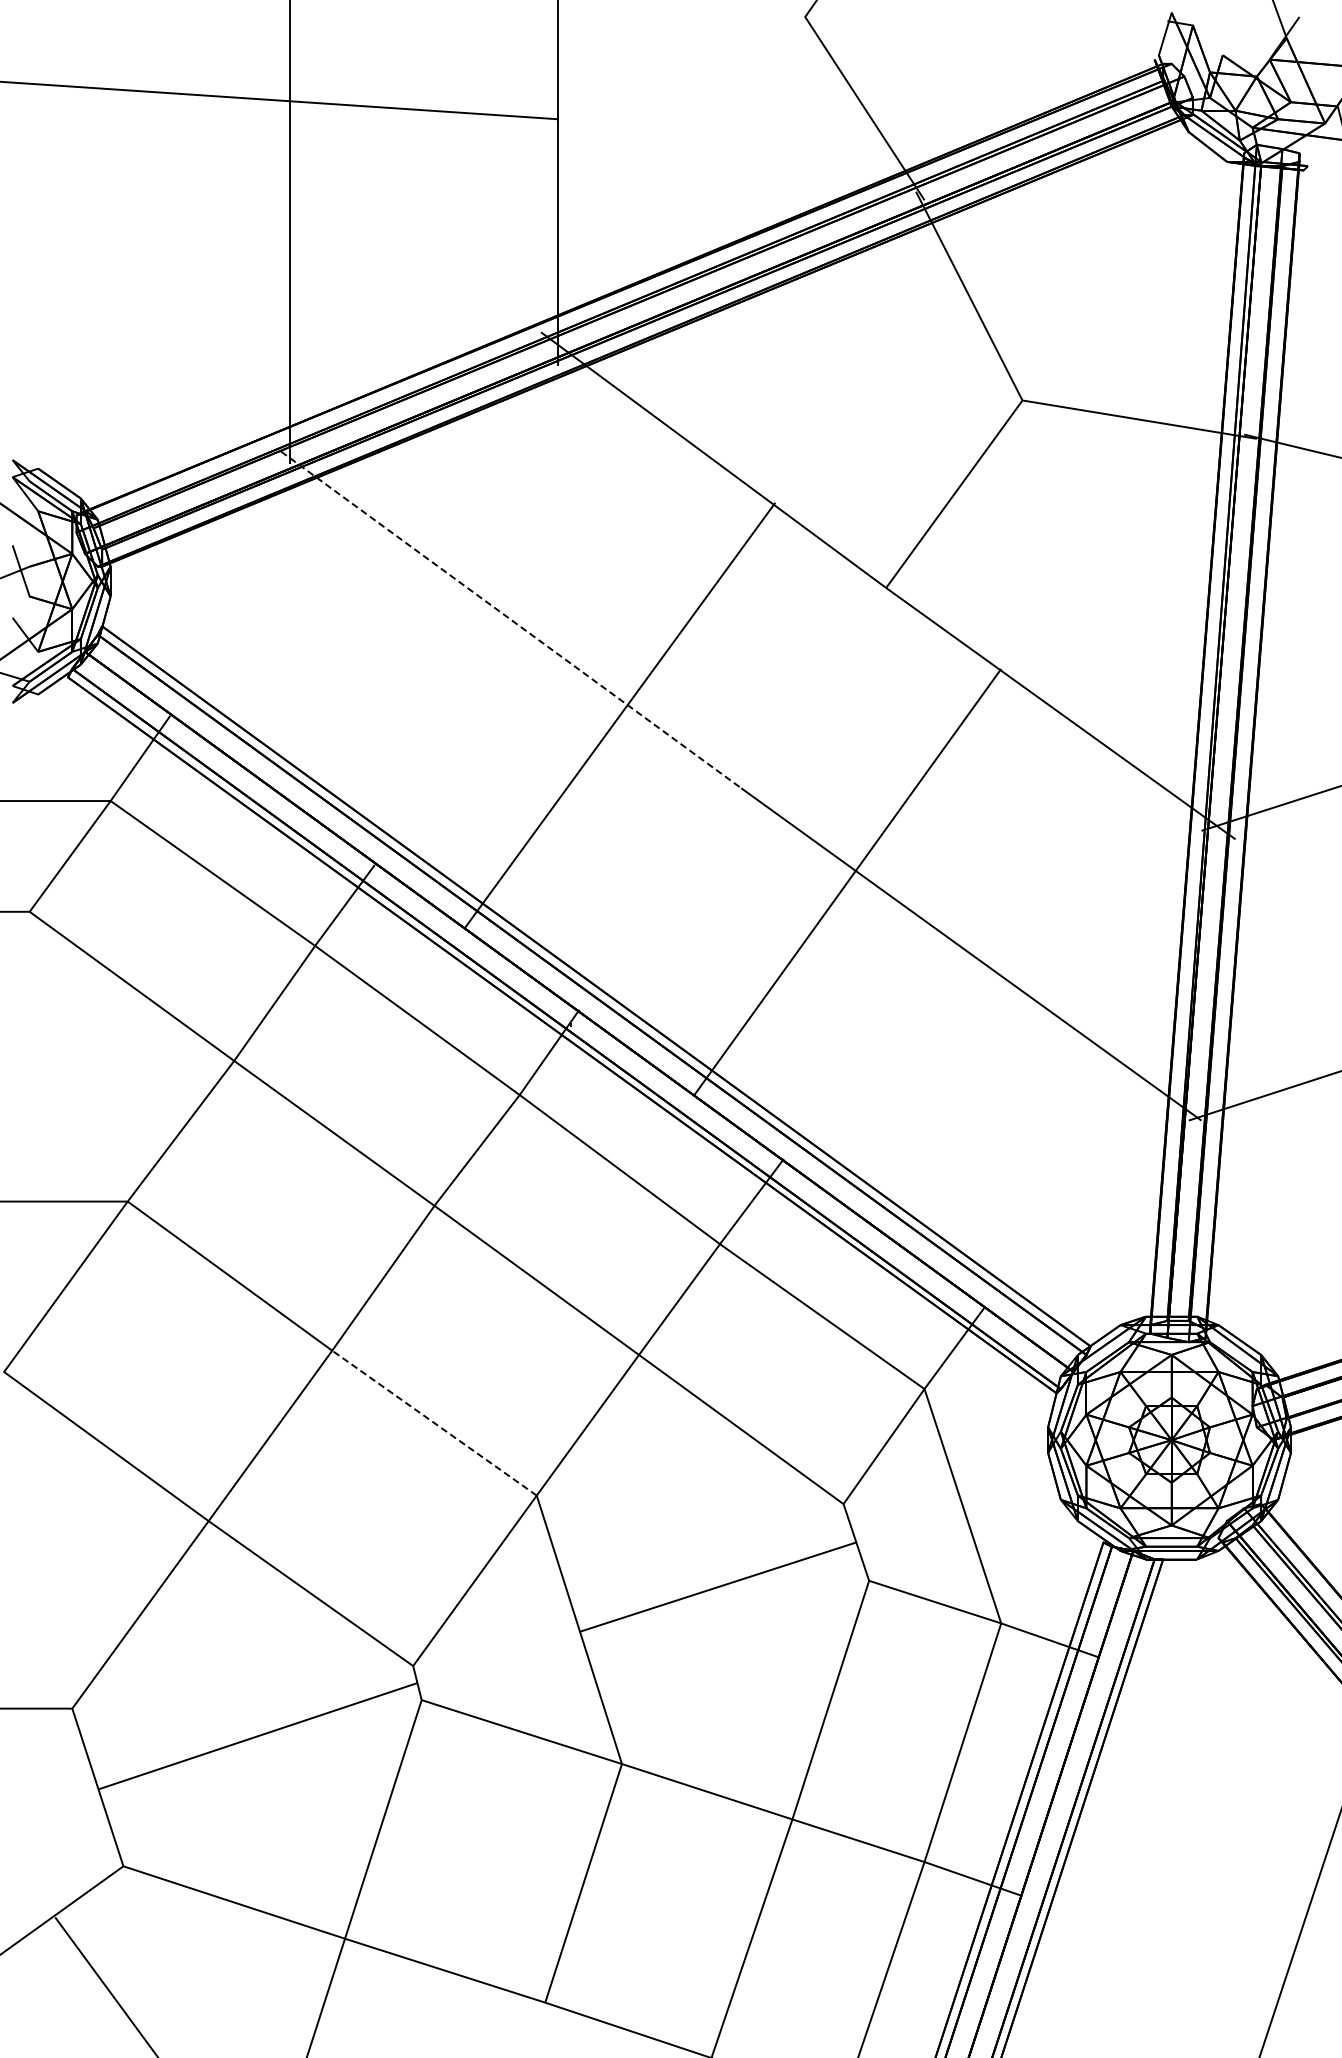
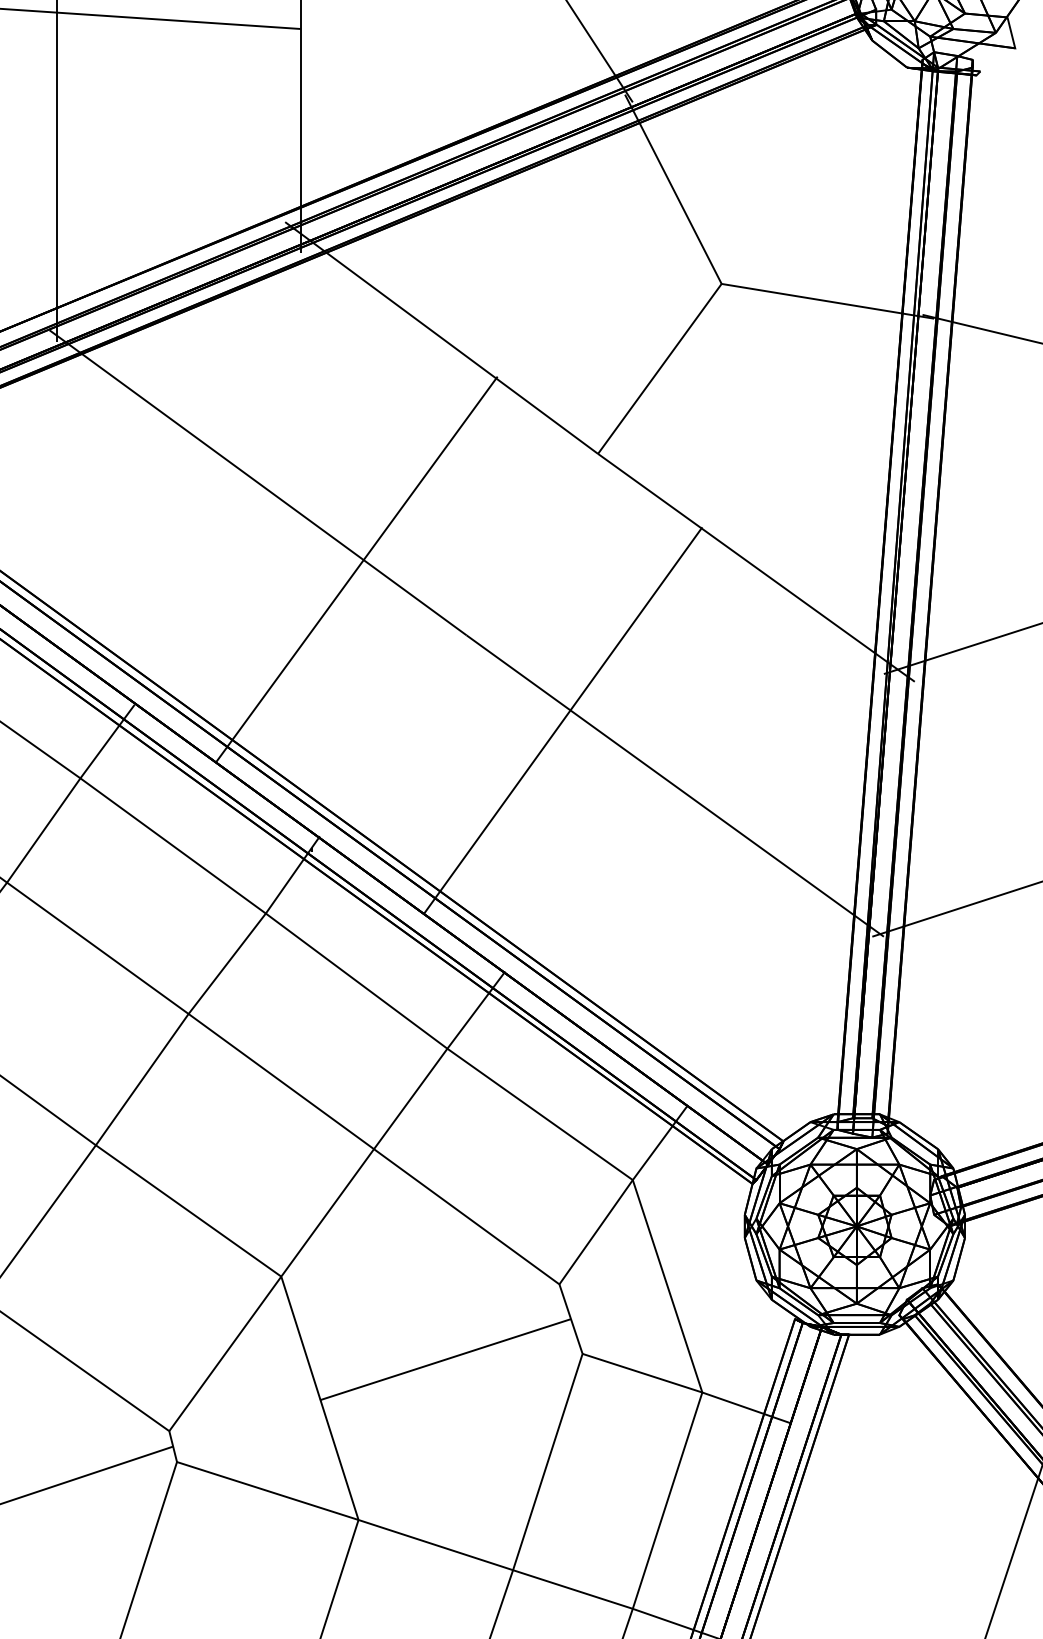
line: (511, 620) -> (258, 483), dashed -> solid
line: (434, 1422) -> (188, 1210), dashed -> solid

